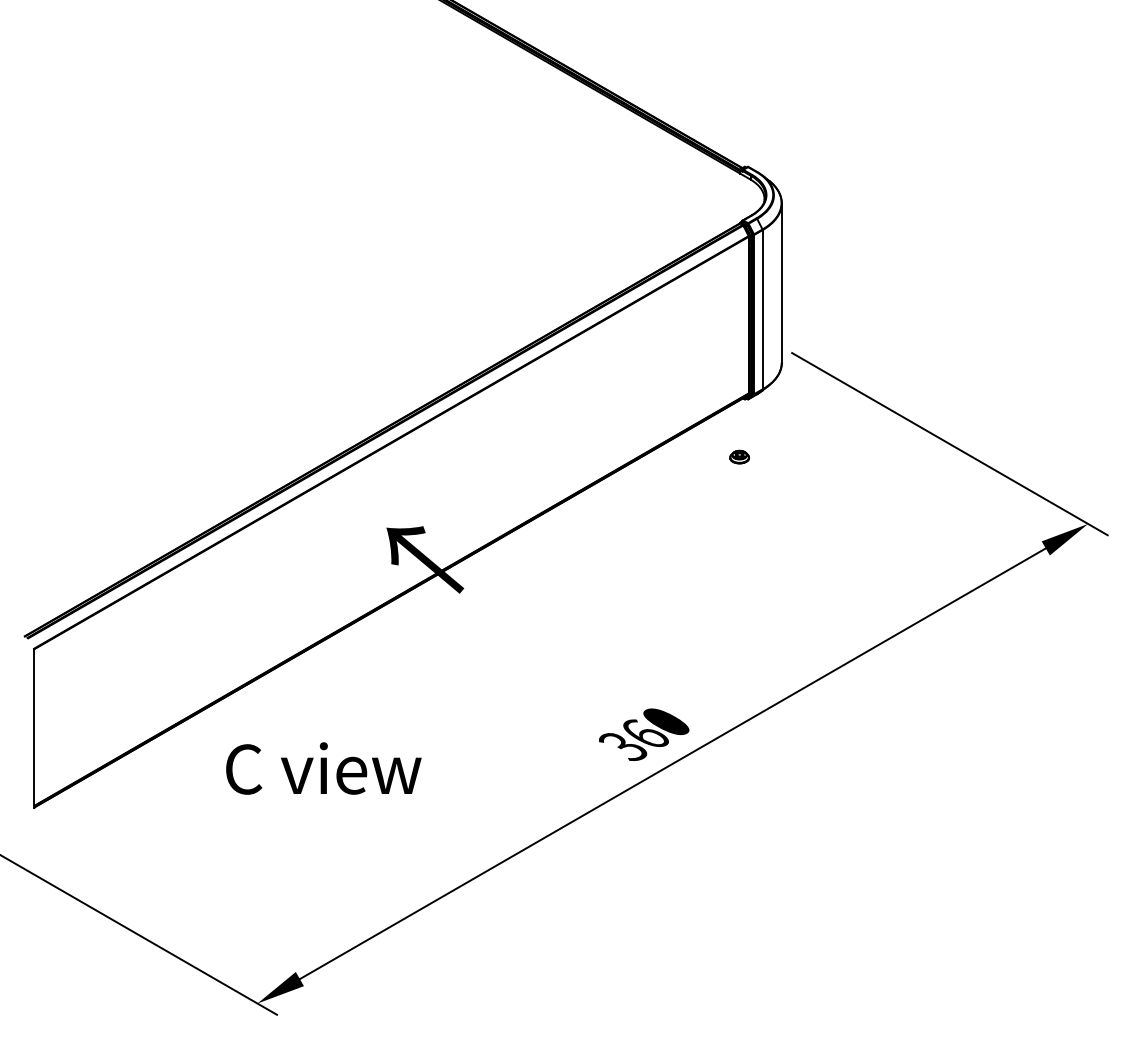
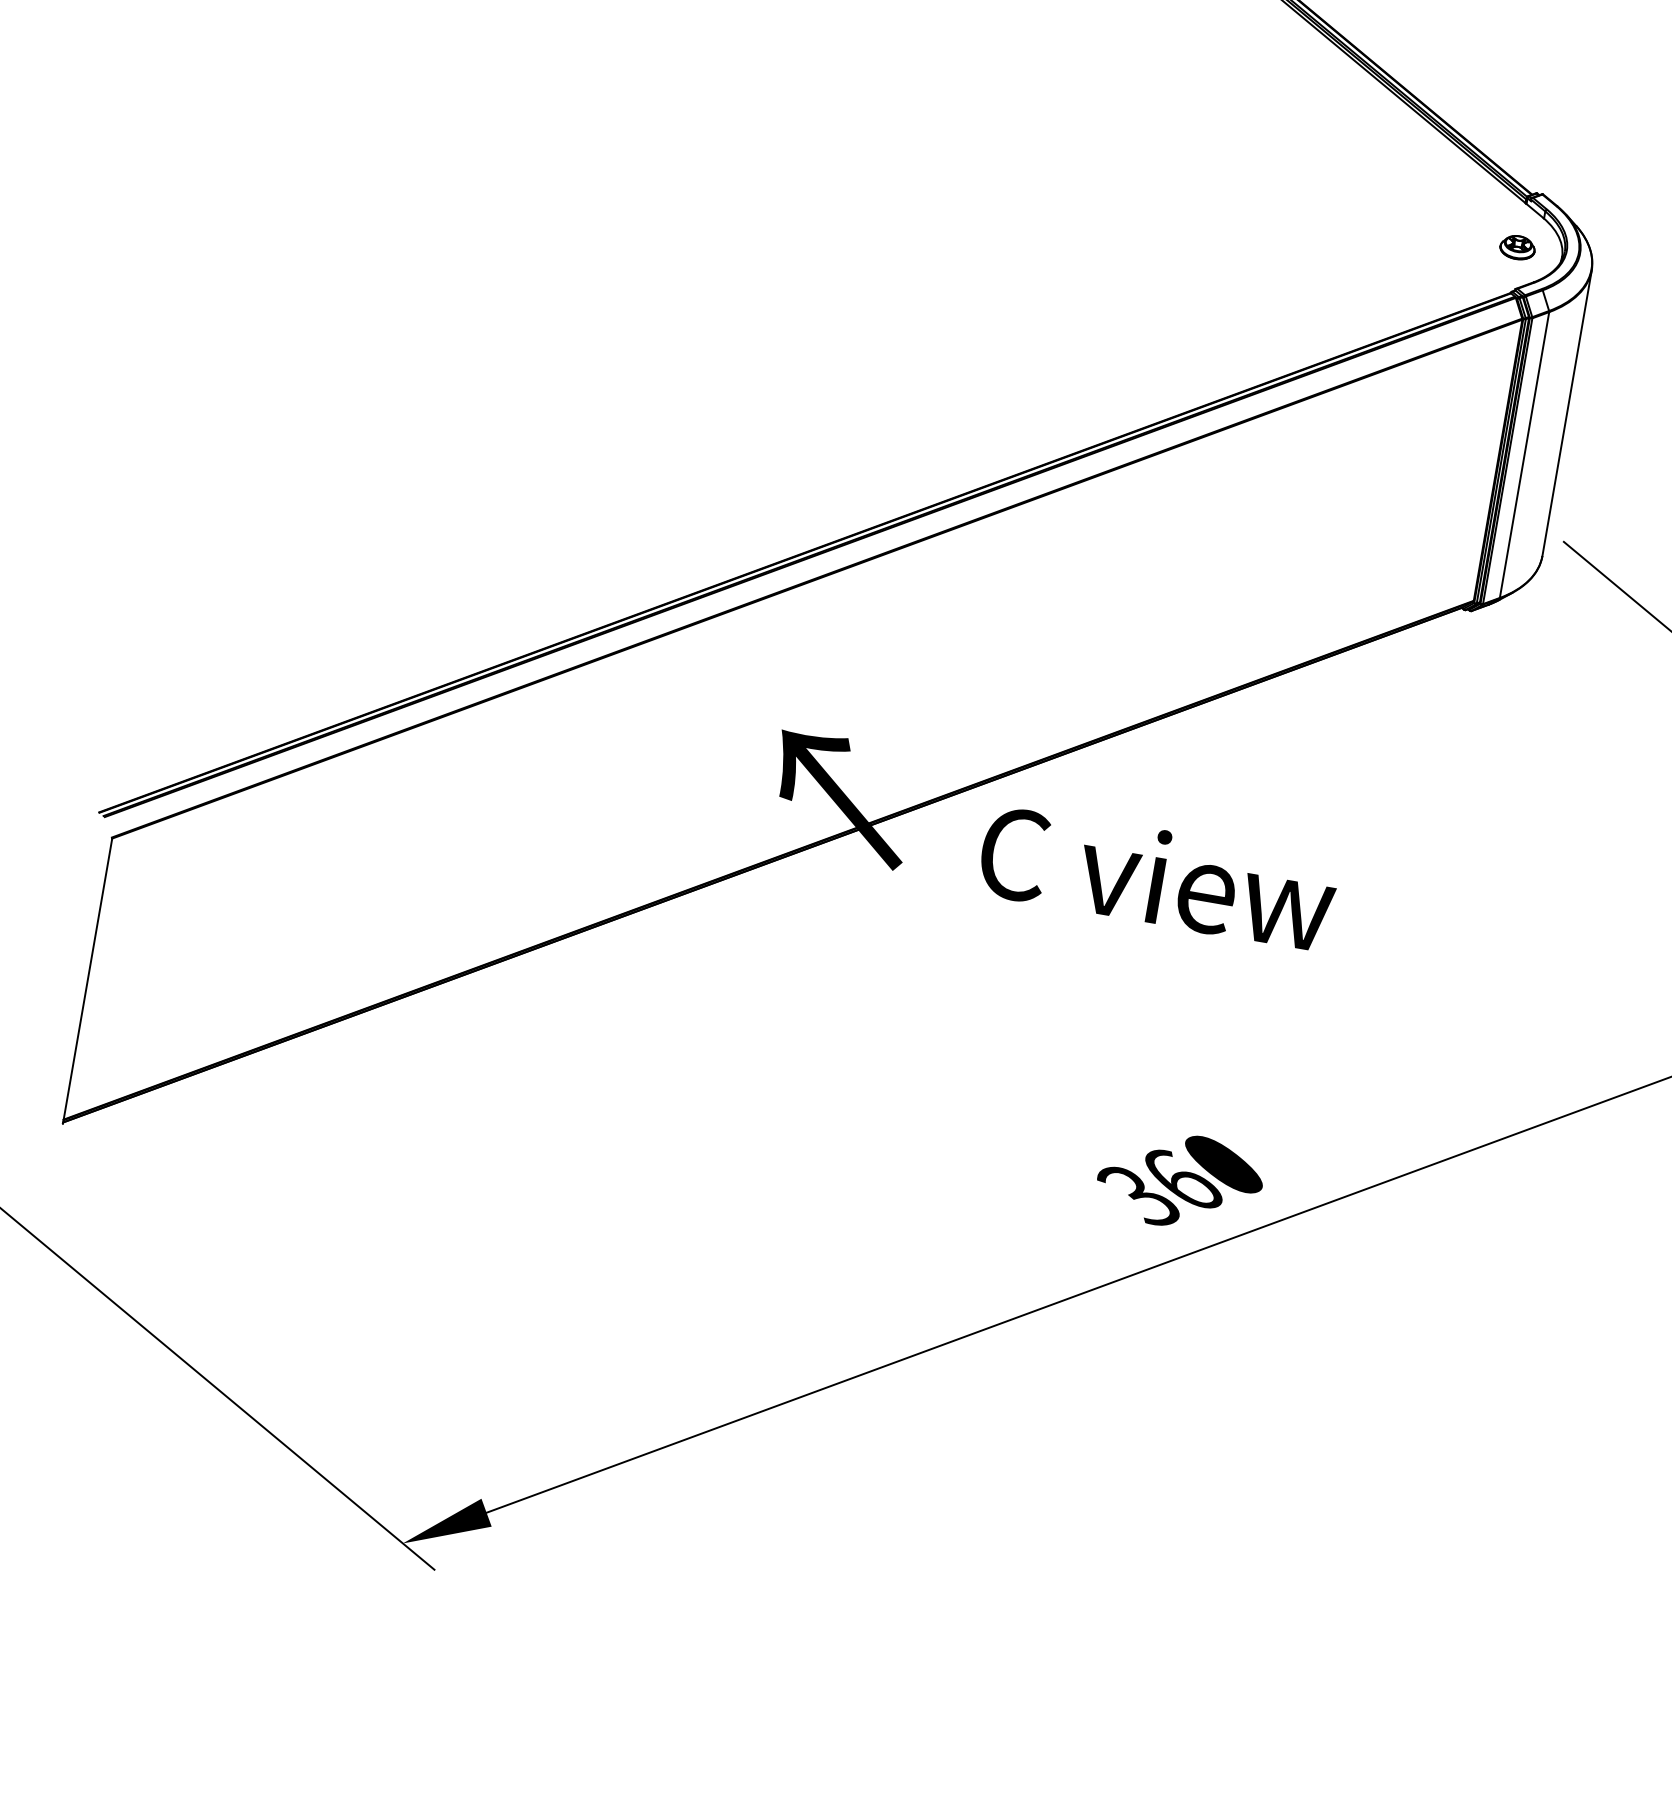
part: (739, 456) -> (1517, 246), moved
text: (323, 768) -> (1157, 877), moved

